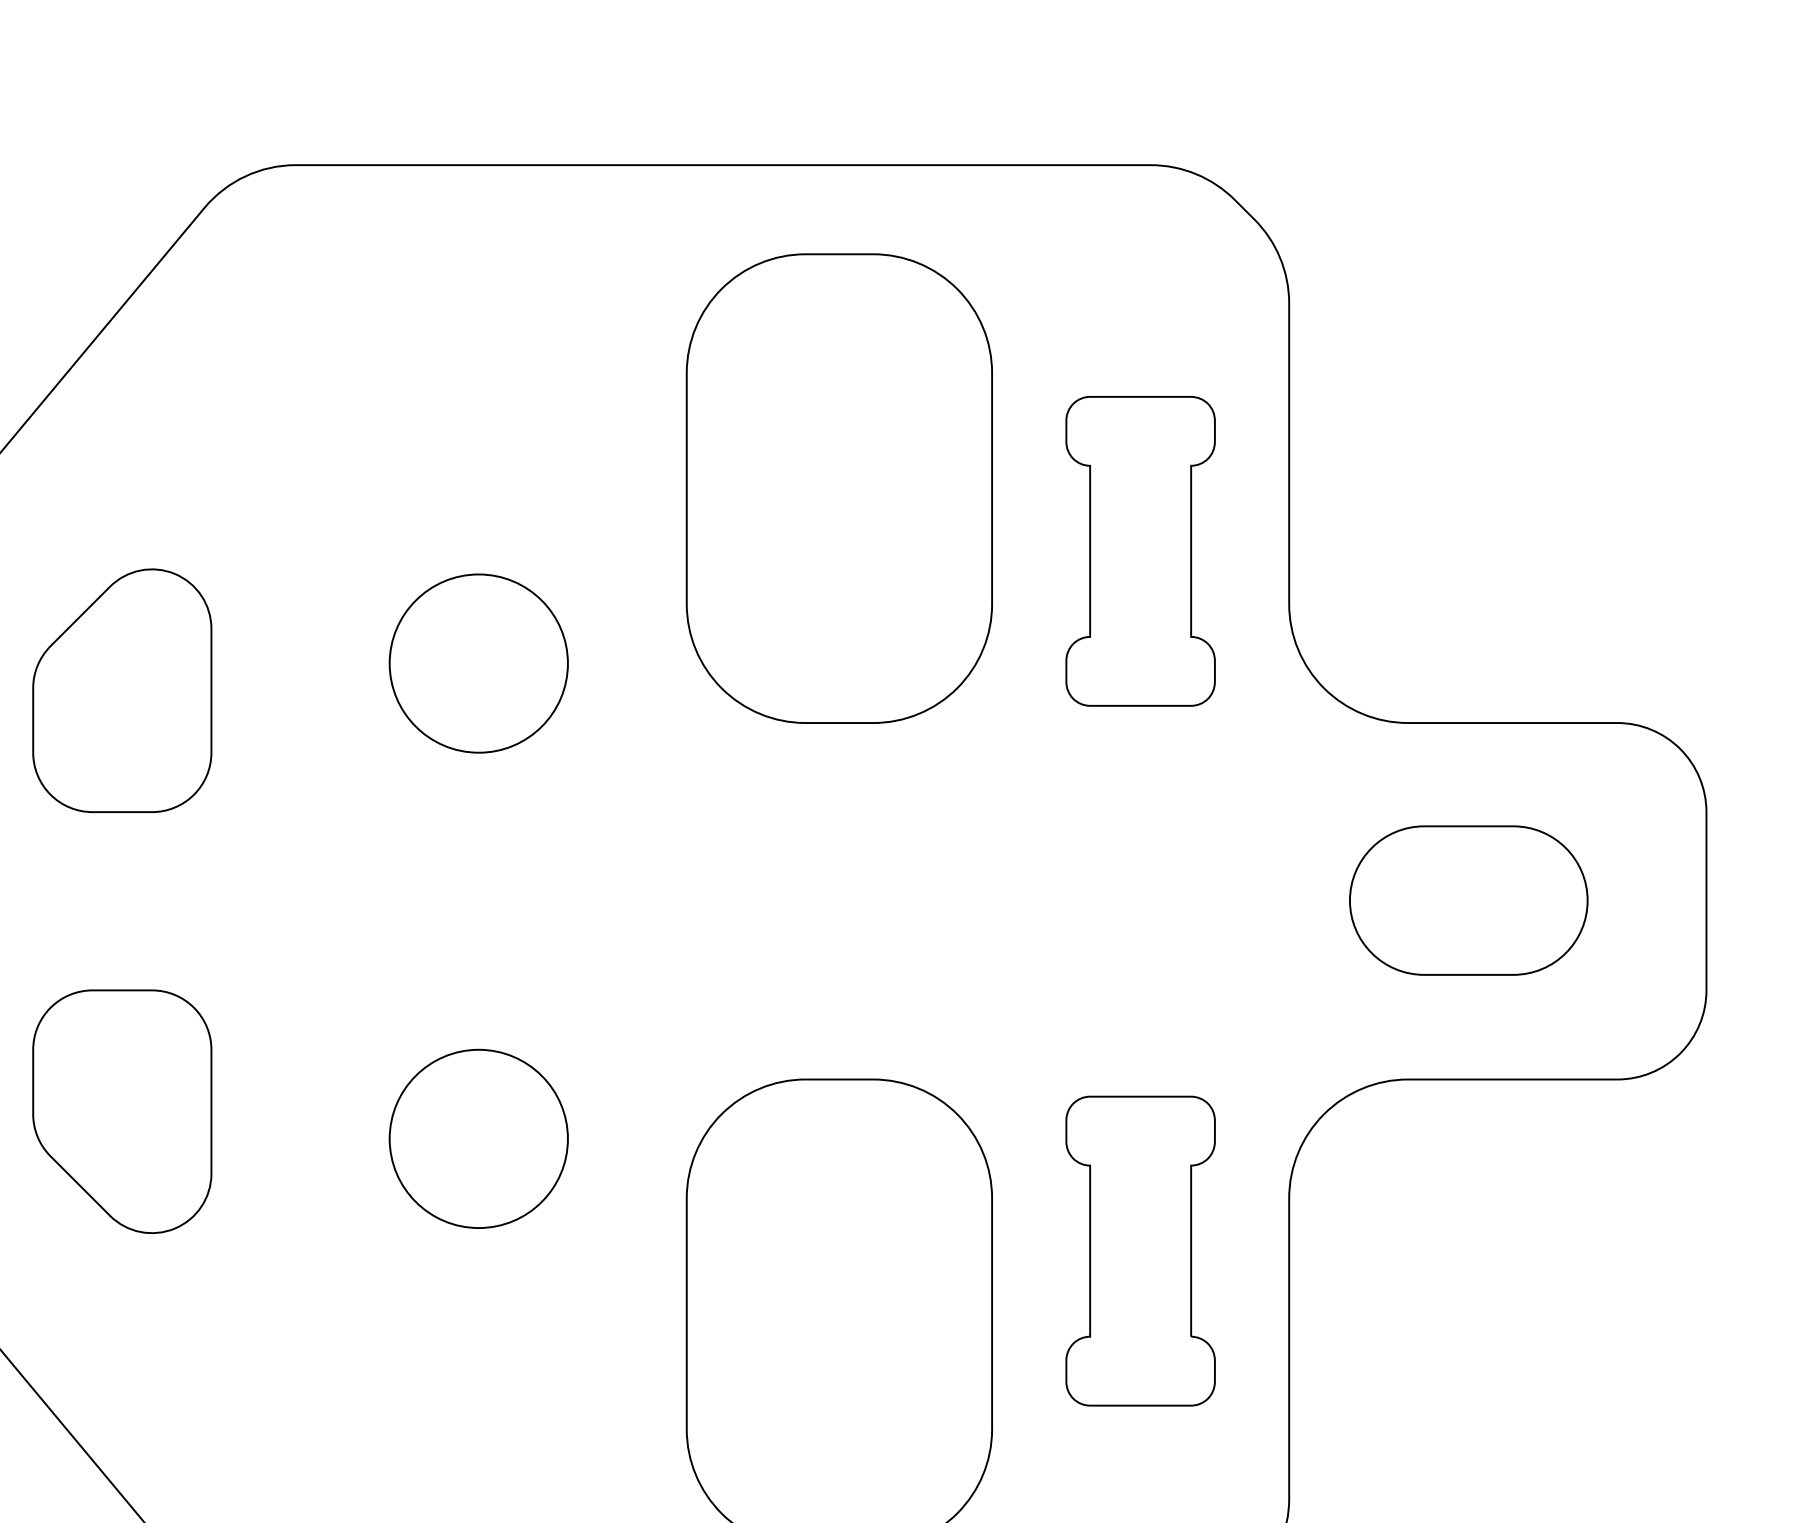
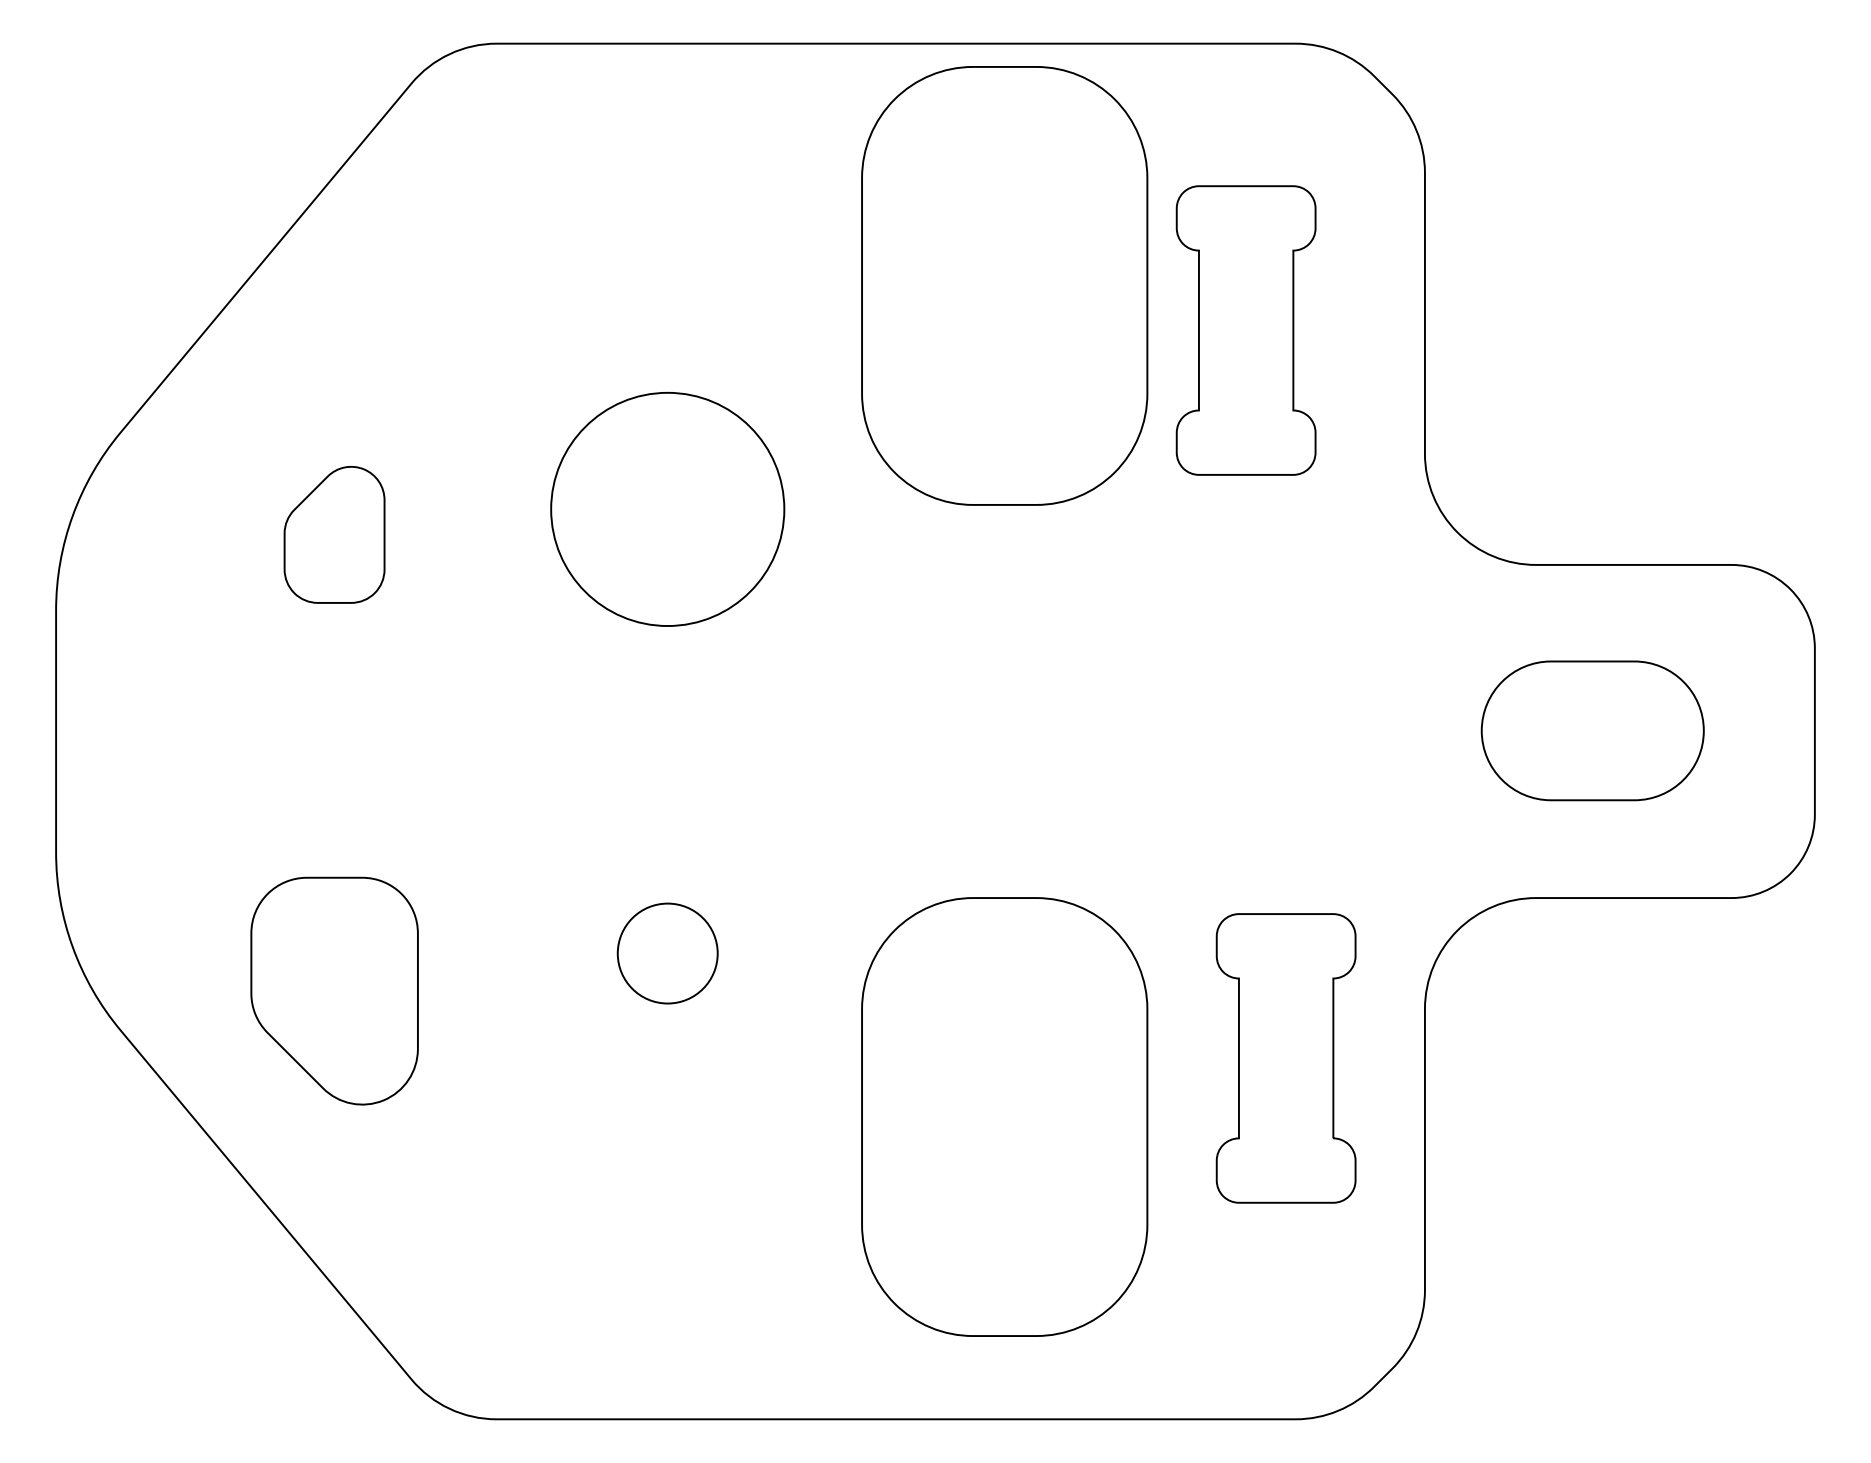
part: (839, 488) -> (1004, 285), moved
part: (1139, 551) -> (1245, 330), moved
circle: (478, 663) -> (667, 509), size x1.4
part: (122, 690) -> (334, 534), size x0.6
part: (122, 1111) -> (334, 990), moved
circle: (478, 1138) -> (667, 953), size x0.6

